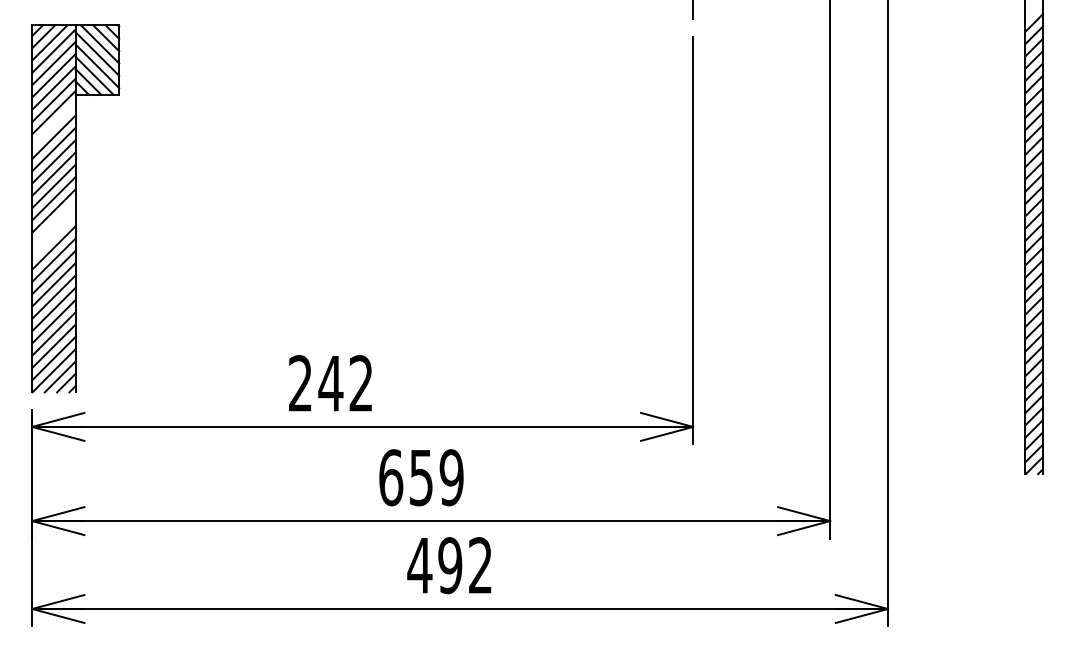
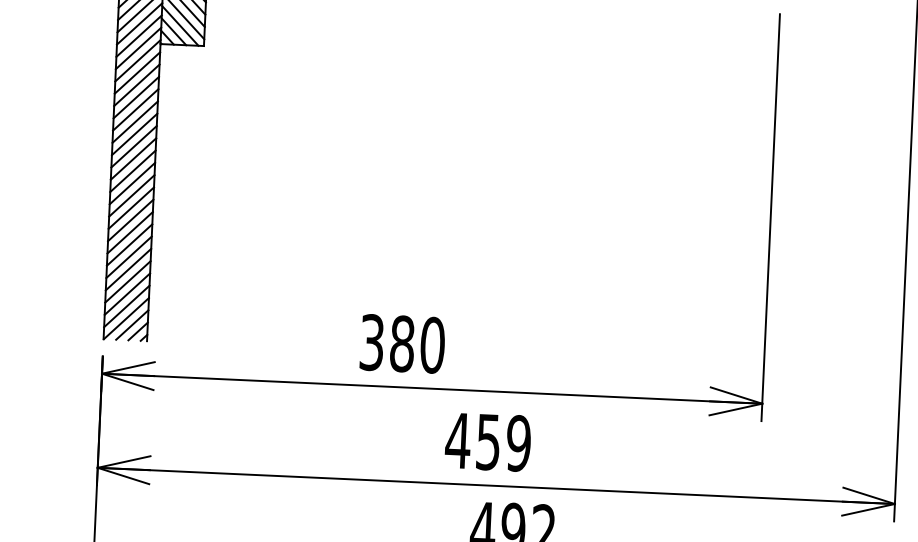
line: (53, 124) -> (136, 72), added
line: (53, 223) -> (132, 171), added
line: (53, 235) -> (131, 183), added
text: (331, 383) -> (402, 343), 242 -> 380
text: (390, 477) -> (457, 440), 659 -> 459

